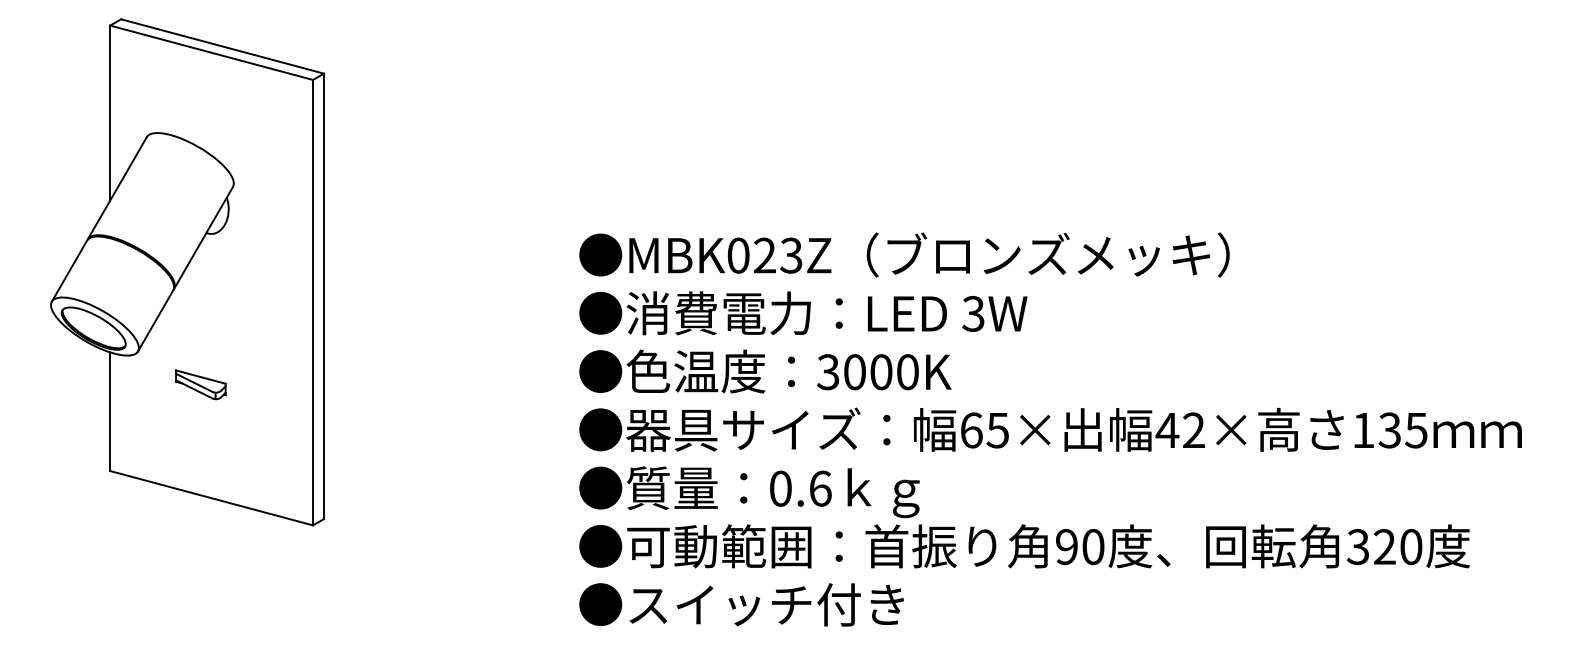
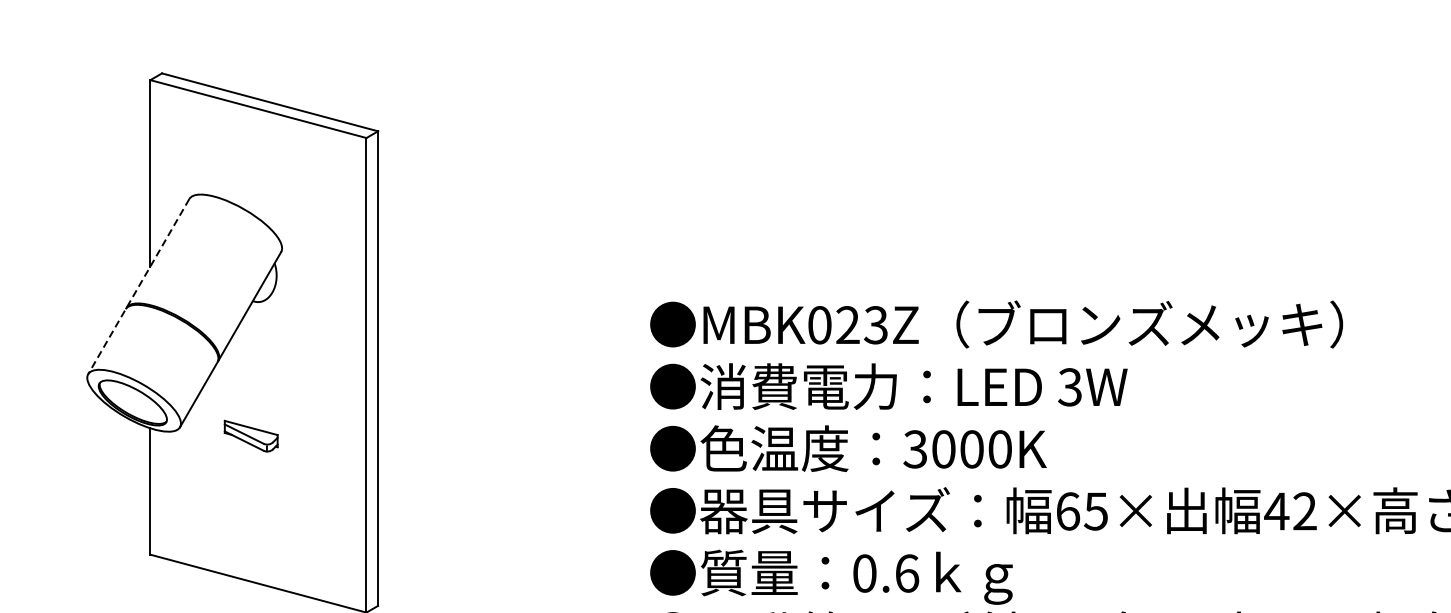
line: (99, 219) -> (138, 286), solid -> dashed
part: (200, 384) -> (250, 435), moved

